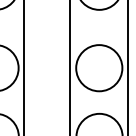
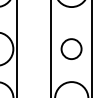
circle: (99, 67) -> (71, 48), size x0.6

